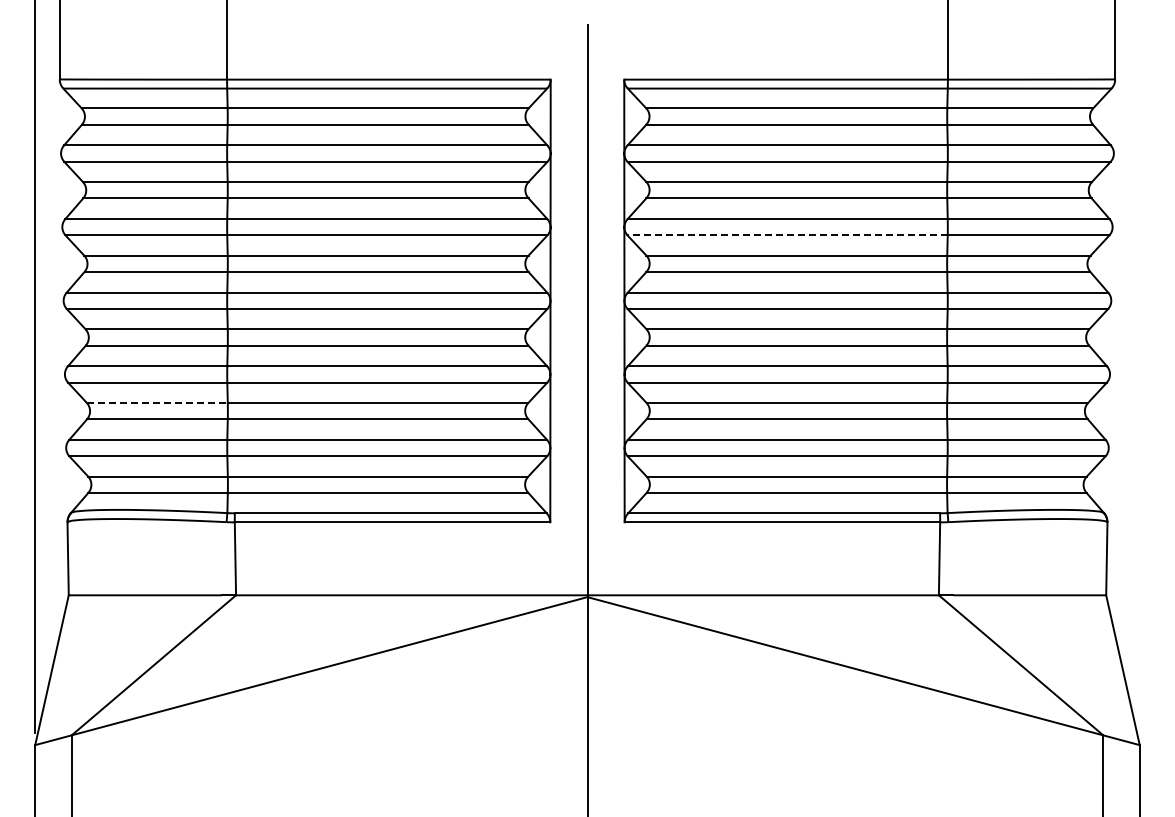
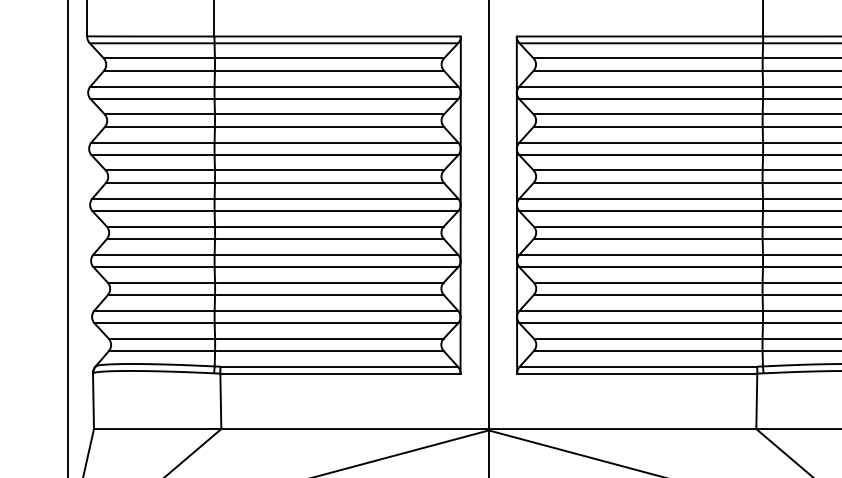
line: (787, 235) -> (641, 155), dashed -> solid
line: (157, 402) -> (161, 282), dashed -> solid

